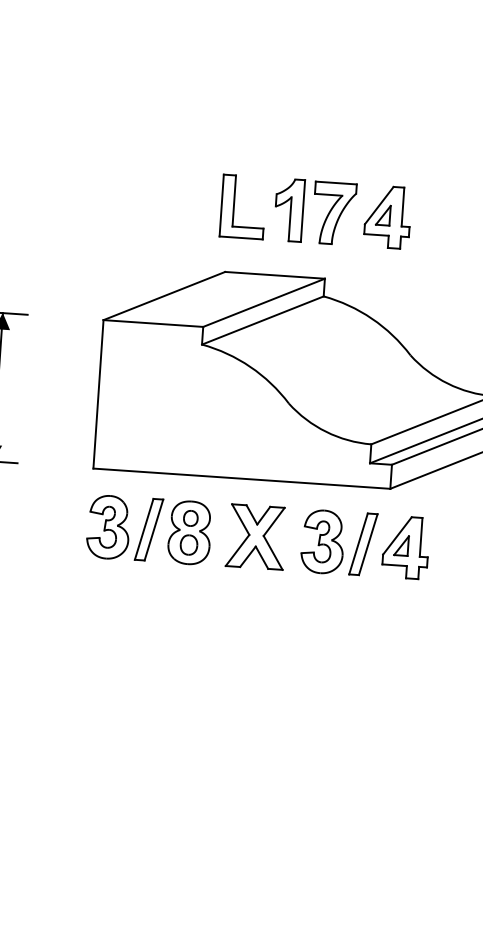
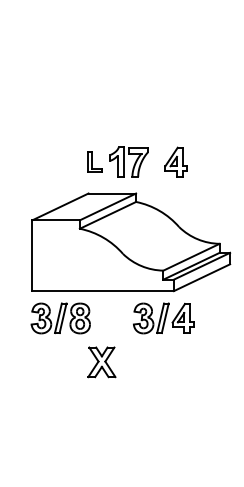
part: (242, 205) -> (94, 161), size x0.7
part: (386, 215) -> (175, 161), moved
part: (255, 537) -> (101, 362), moved

